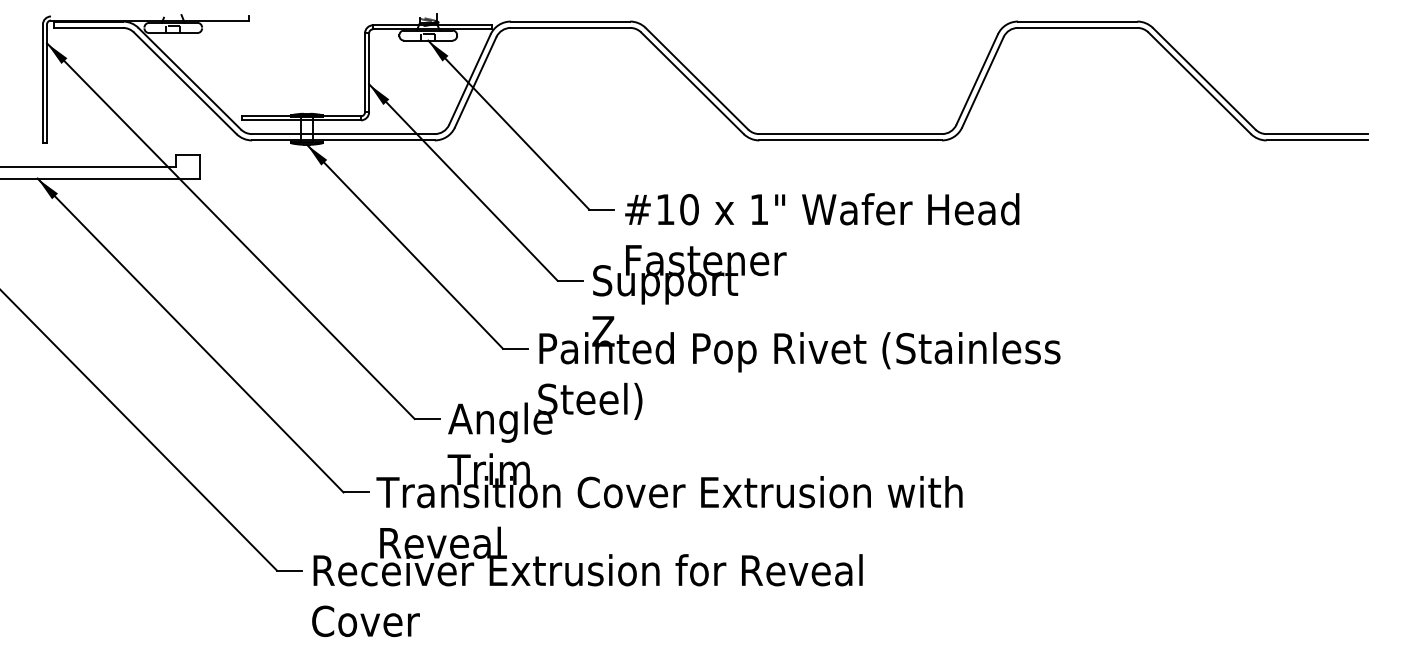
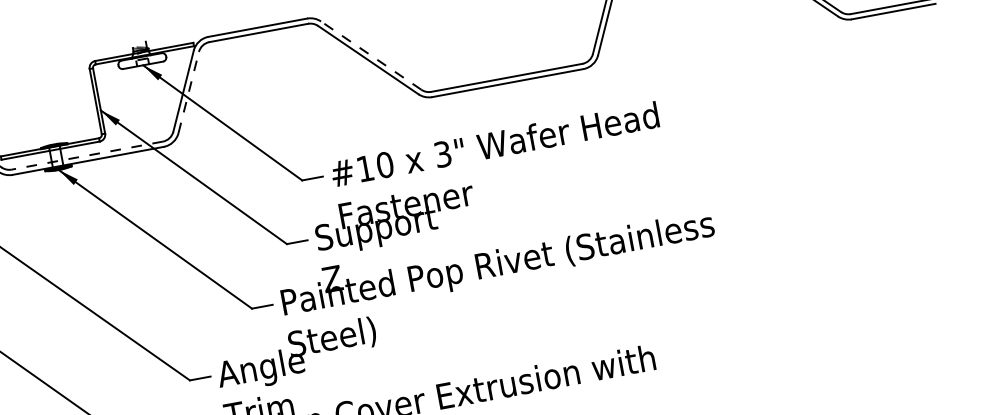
line: (696, 78) -> (370, 55), solid -> dashed
line: (475, 82) -> (188, 92), solid -> dashed
line: (342, 134) -> (86, 156), solid -> dashed
text: (759, 209) -> (443, 154), 1" -> 3"

